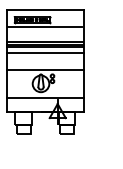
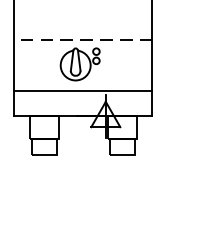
line: (44, 53) -> (81, 10), removed
line: (44, 69) -> (81, 39), solid -> dashed

